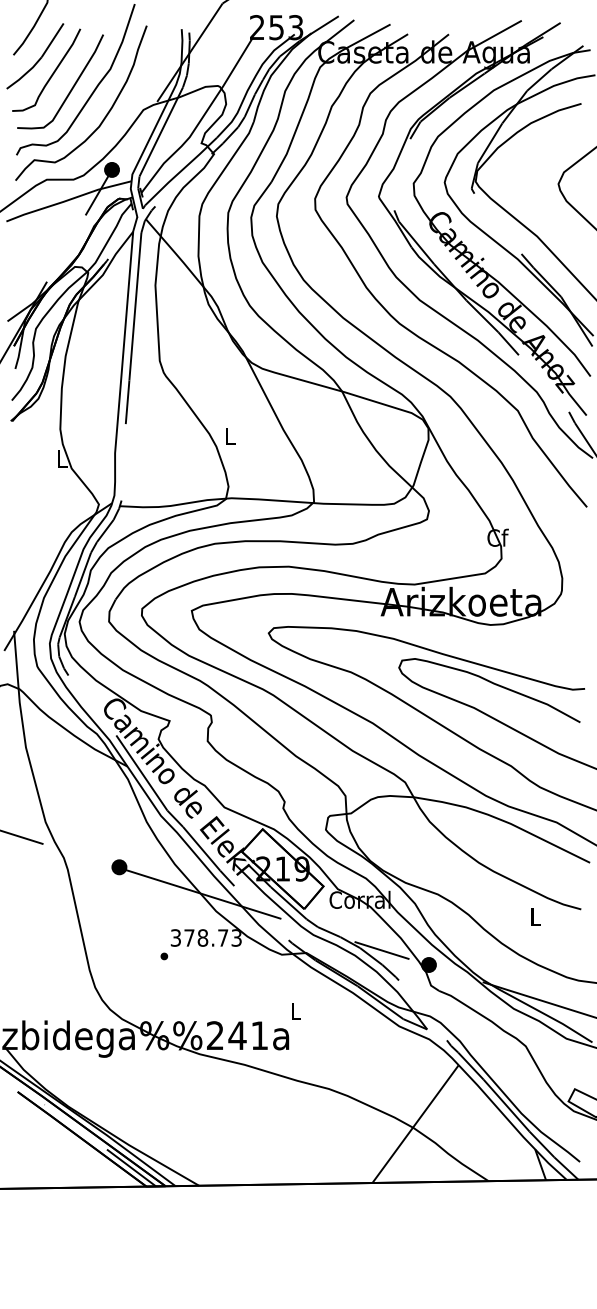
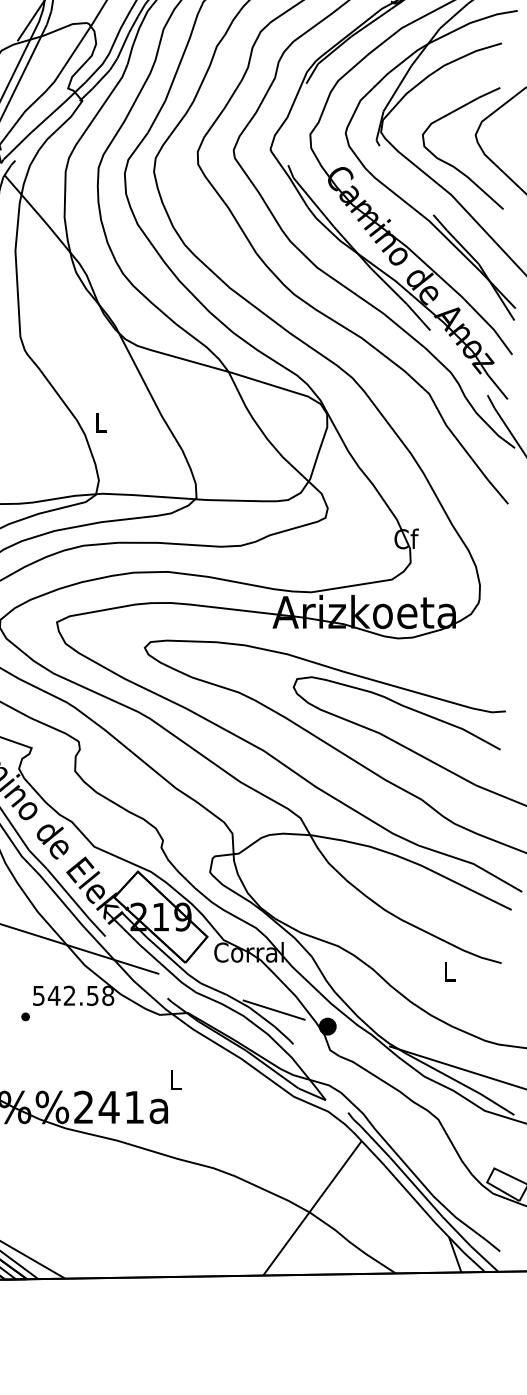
curve: (539, 210) -> (453, 165), added
text: (206, 937) -> (73, 995), 378.73 -> 542.58

